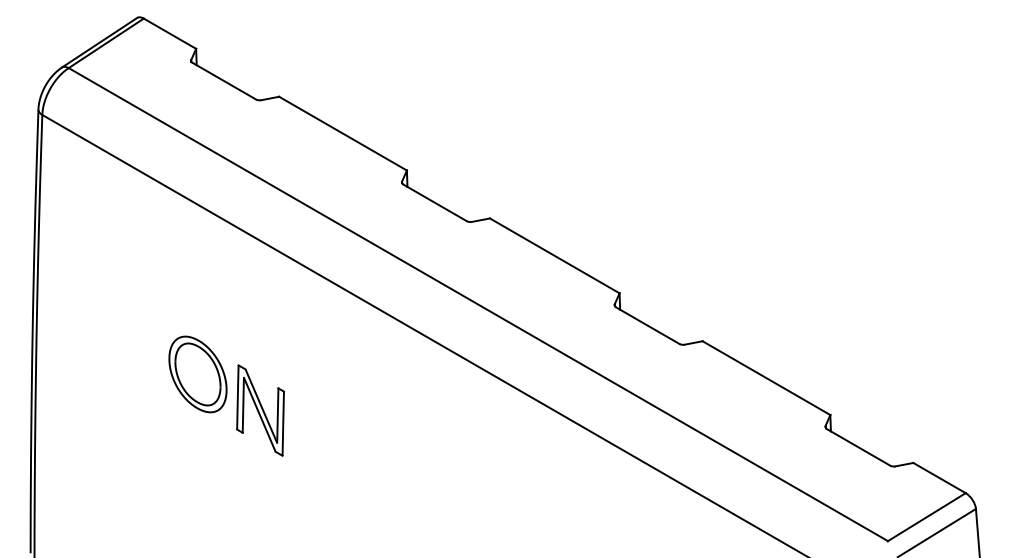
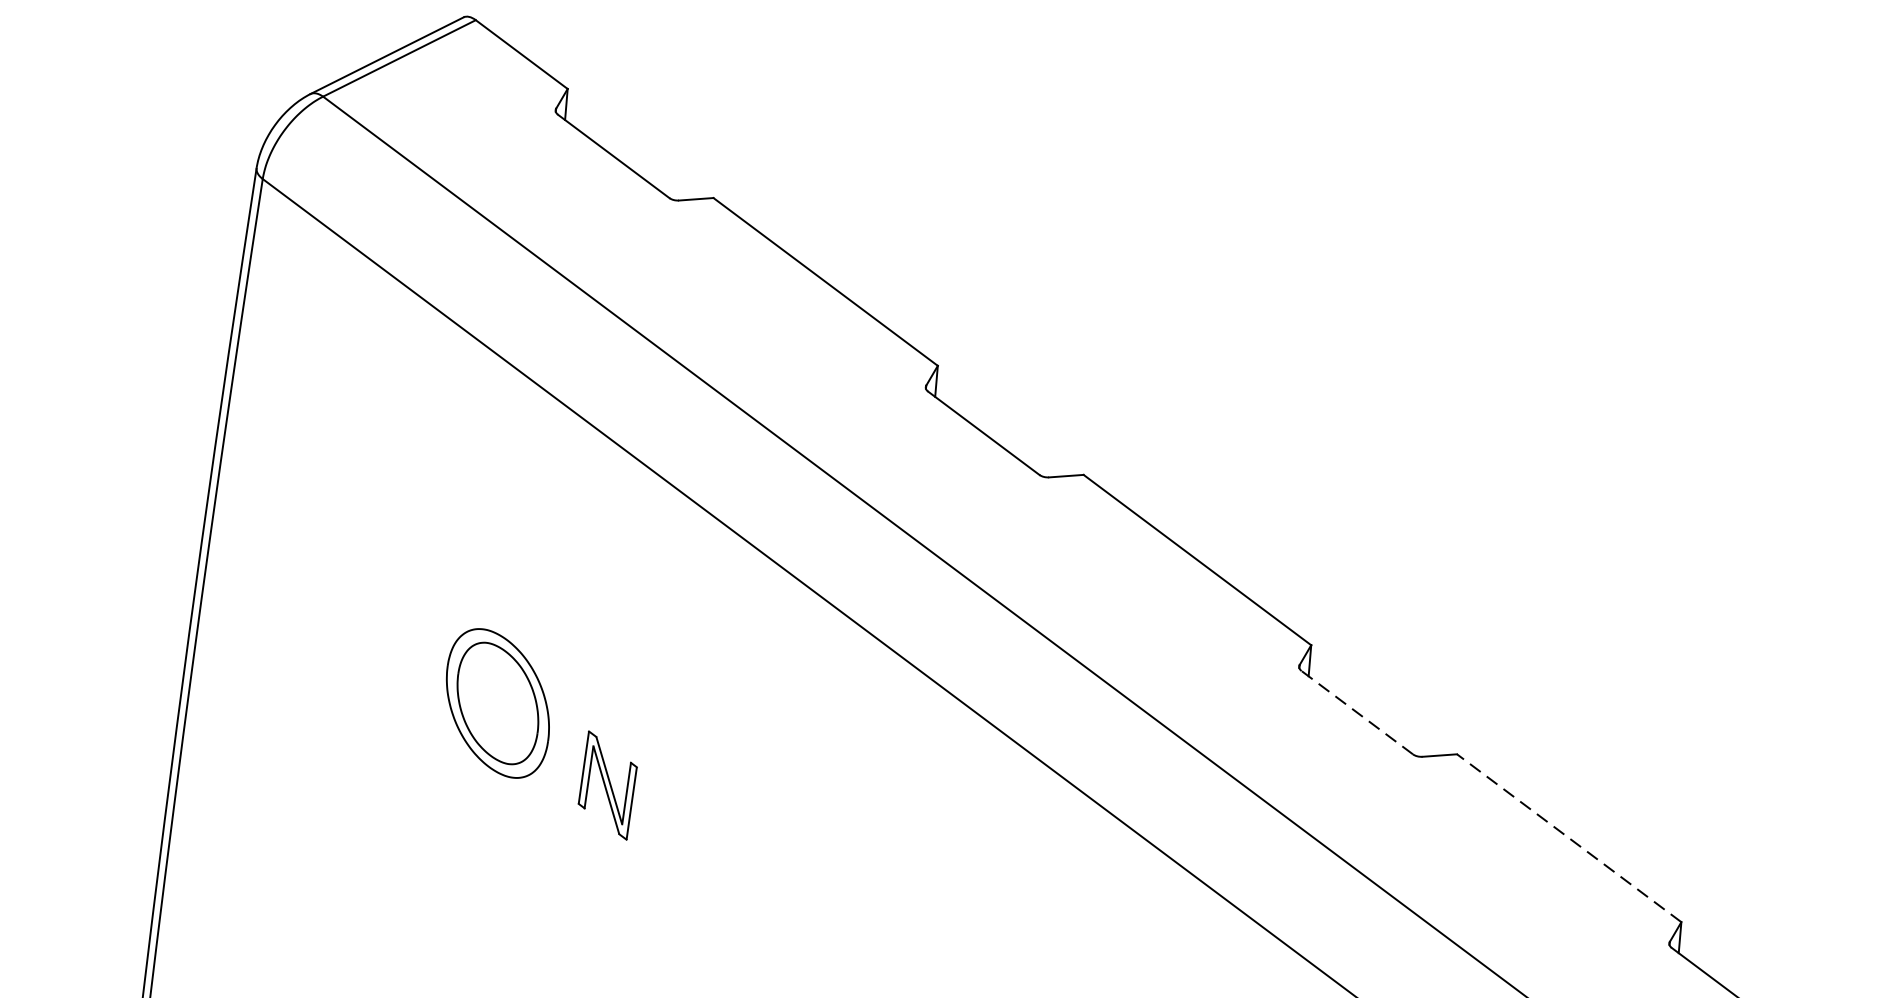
line: (647, 325) -> (1356, 712), solid -> dashed
line: (766, 378) -> (1569, 838), solid -> dashed
part: (260, 410) -> (607, 785), size x0.6

